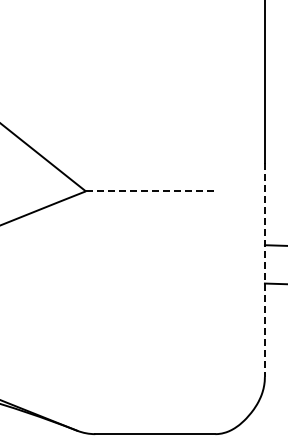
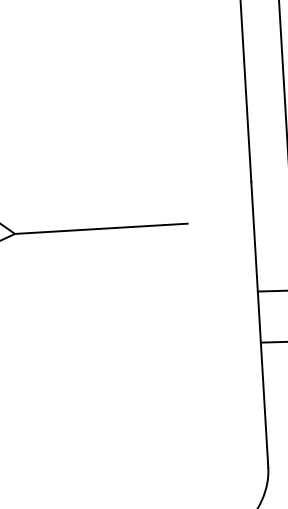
line: (150, 191) -> (101, 229), dashed -> solid
line: (264, 270) -> (259, 325), dashed -> solid

